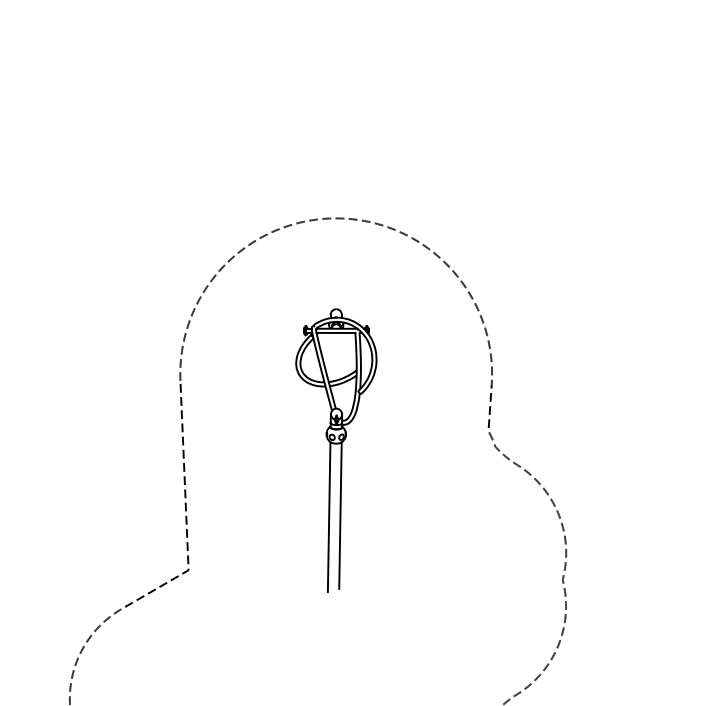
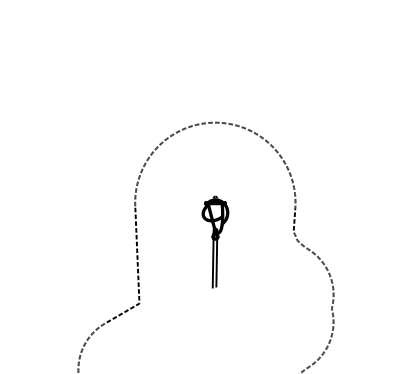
part: (336, 449) -> (215, 241), size x0.62

